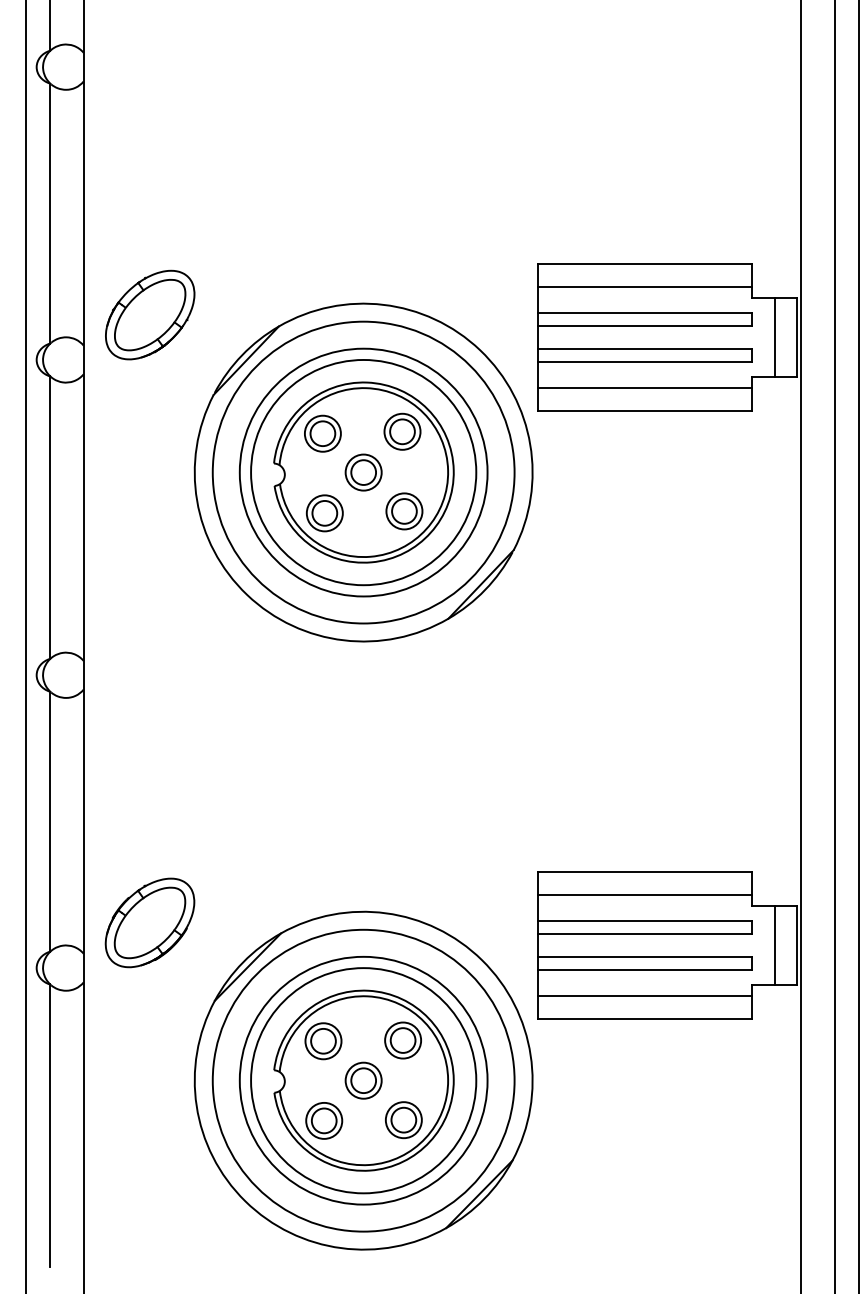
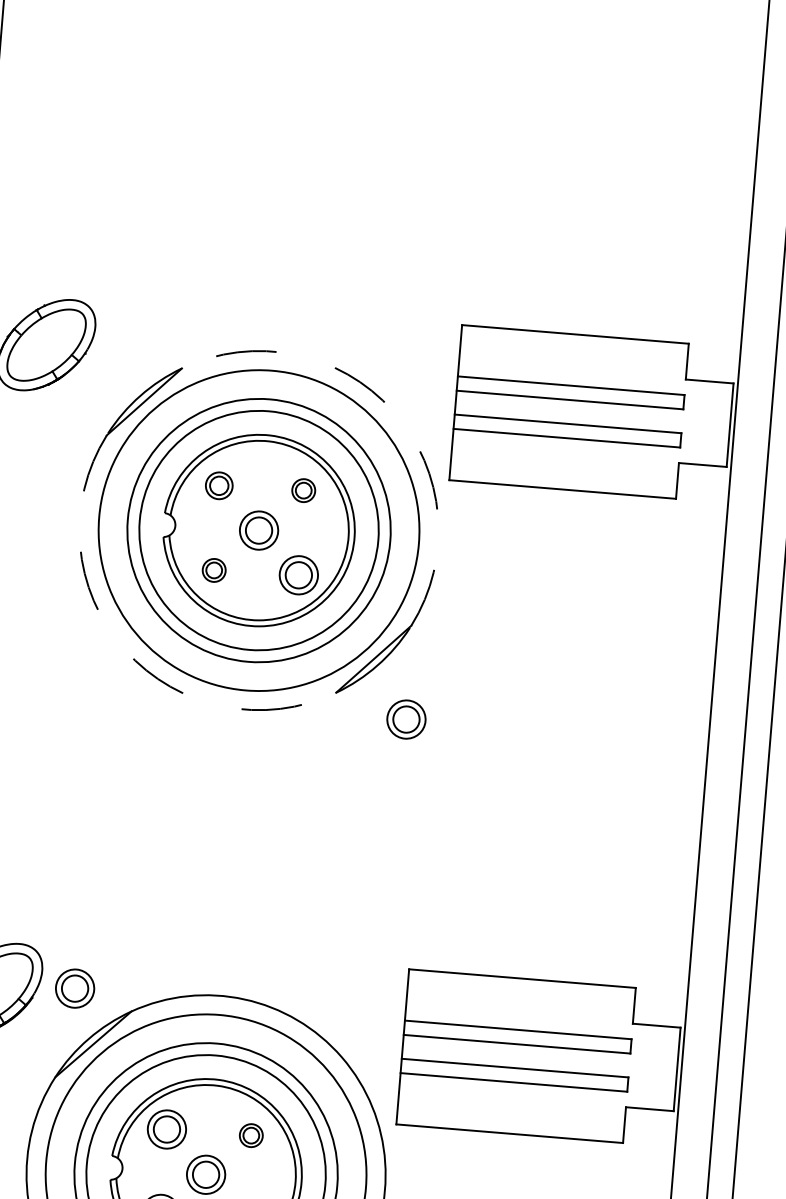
line: (645, 286) -> (573, 358), removed
line: (774, 337) -> (706, 423), removed
arc: (480, 350) -> (393, 411), solid -> dashed
line: (645, 388) -> (564, 466), removed
part: (402, 431) -> (303, 490), size x0.6
part: (322, 433) -> (218, 485), size x0.7
part: (324, 513) -> (213, 570), size x0.6
arc: (247, 594) -> (125, 649), solid -> dashed
part: (516, 638) -> (406, 719), added
line: (645, 894) -> (520, 1002), removed
part: (226, 916) -> (75, 988), added
line: (774, 945) -> (653, 1067), removed
line: (645, 996) -> (511, 1110), removed
part: (402, 1040) -> (250, 1135), size x0.6

